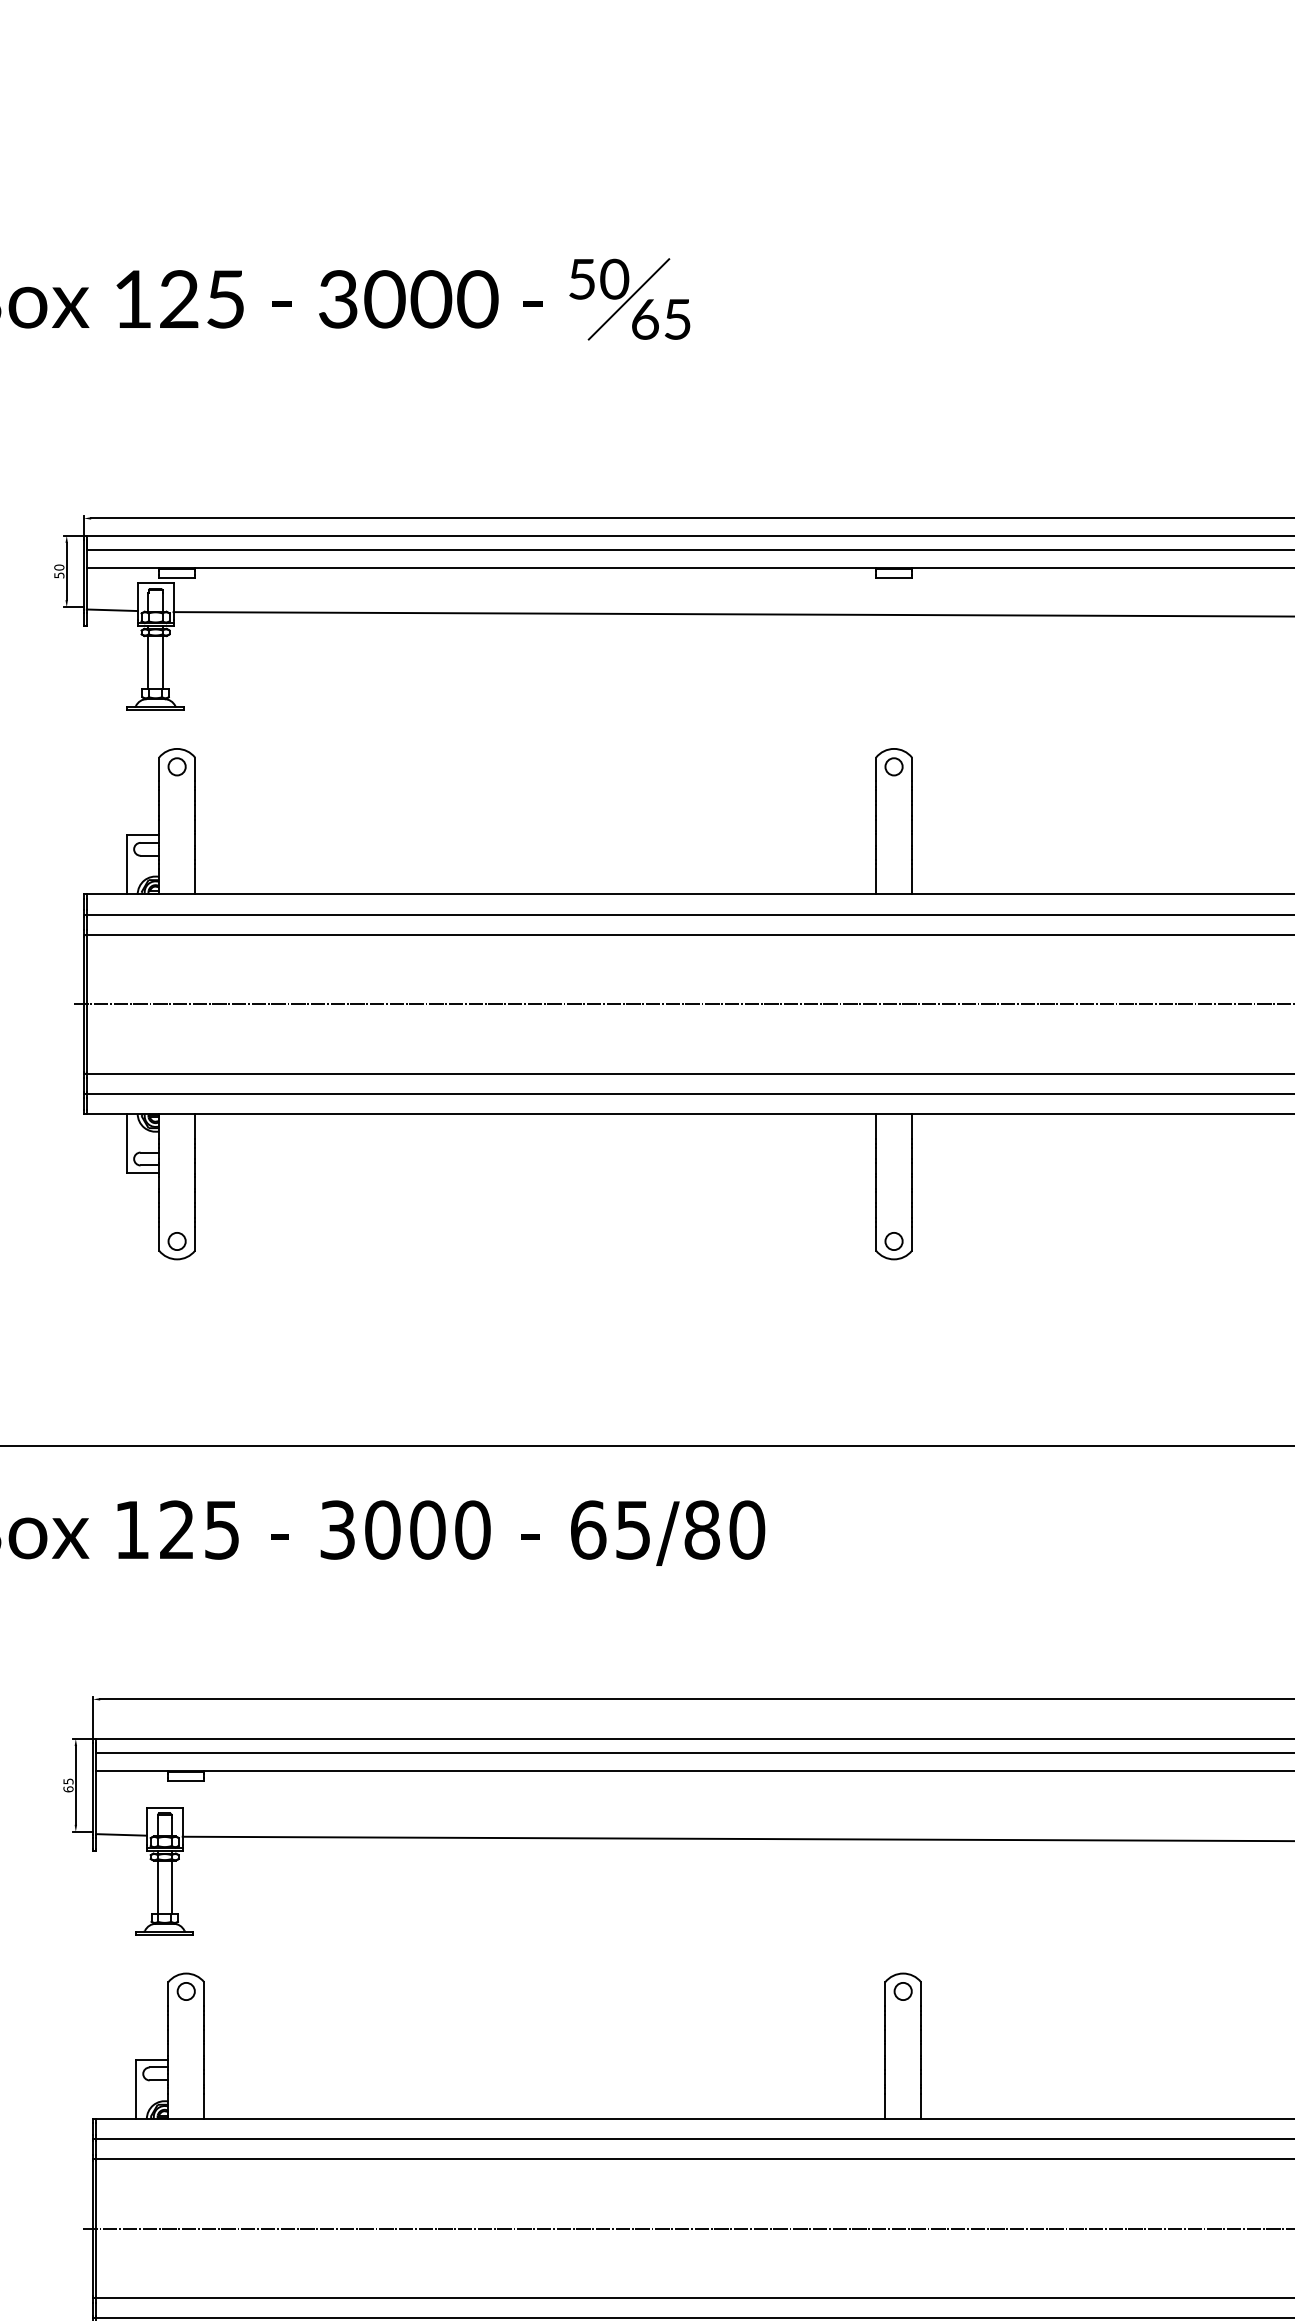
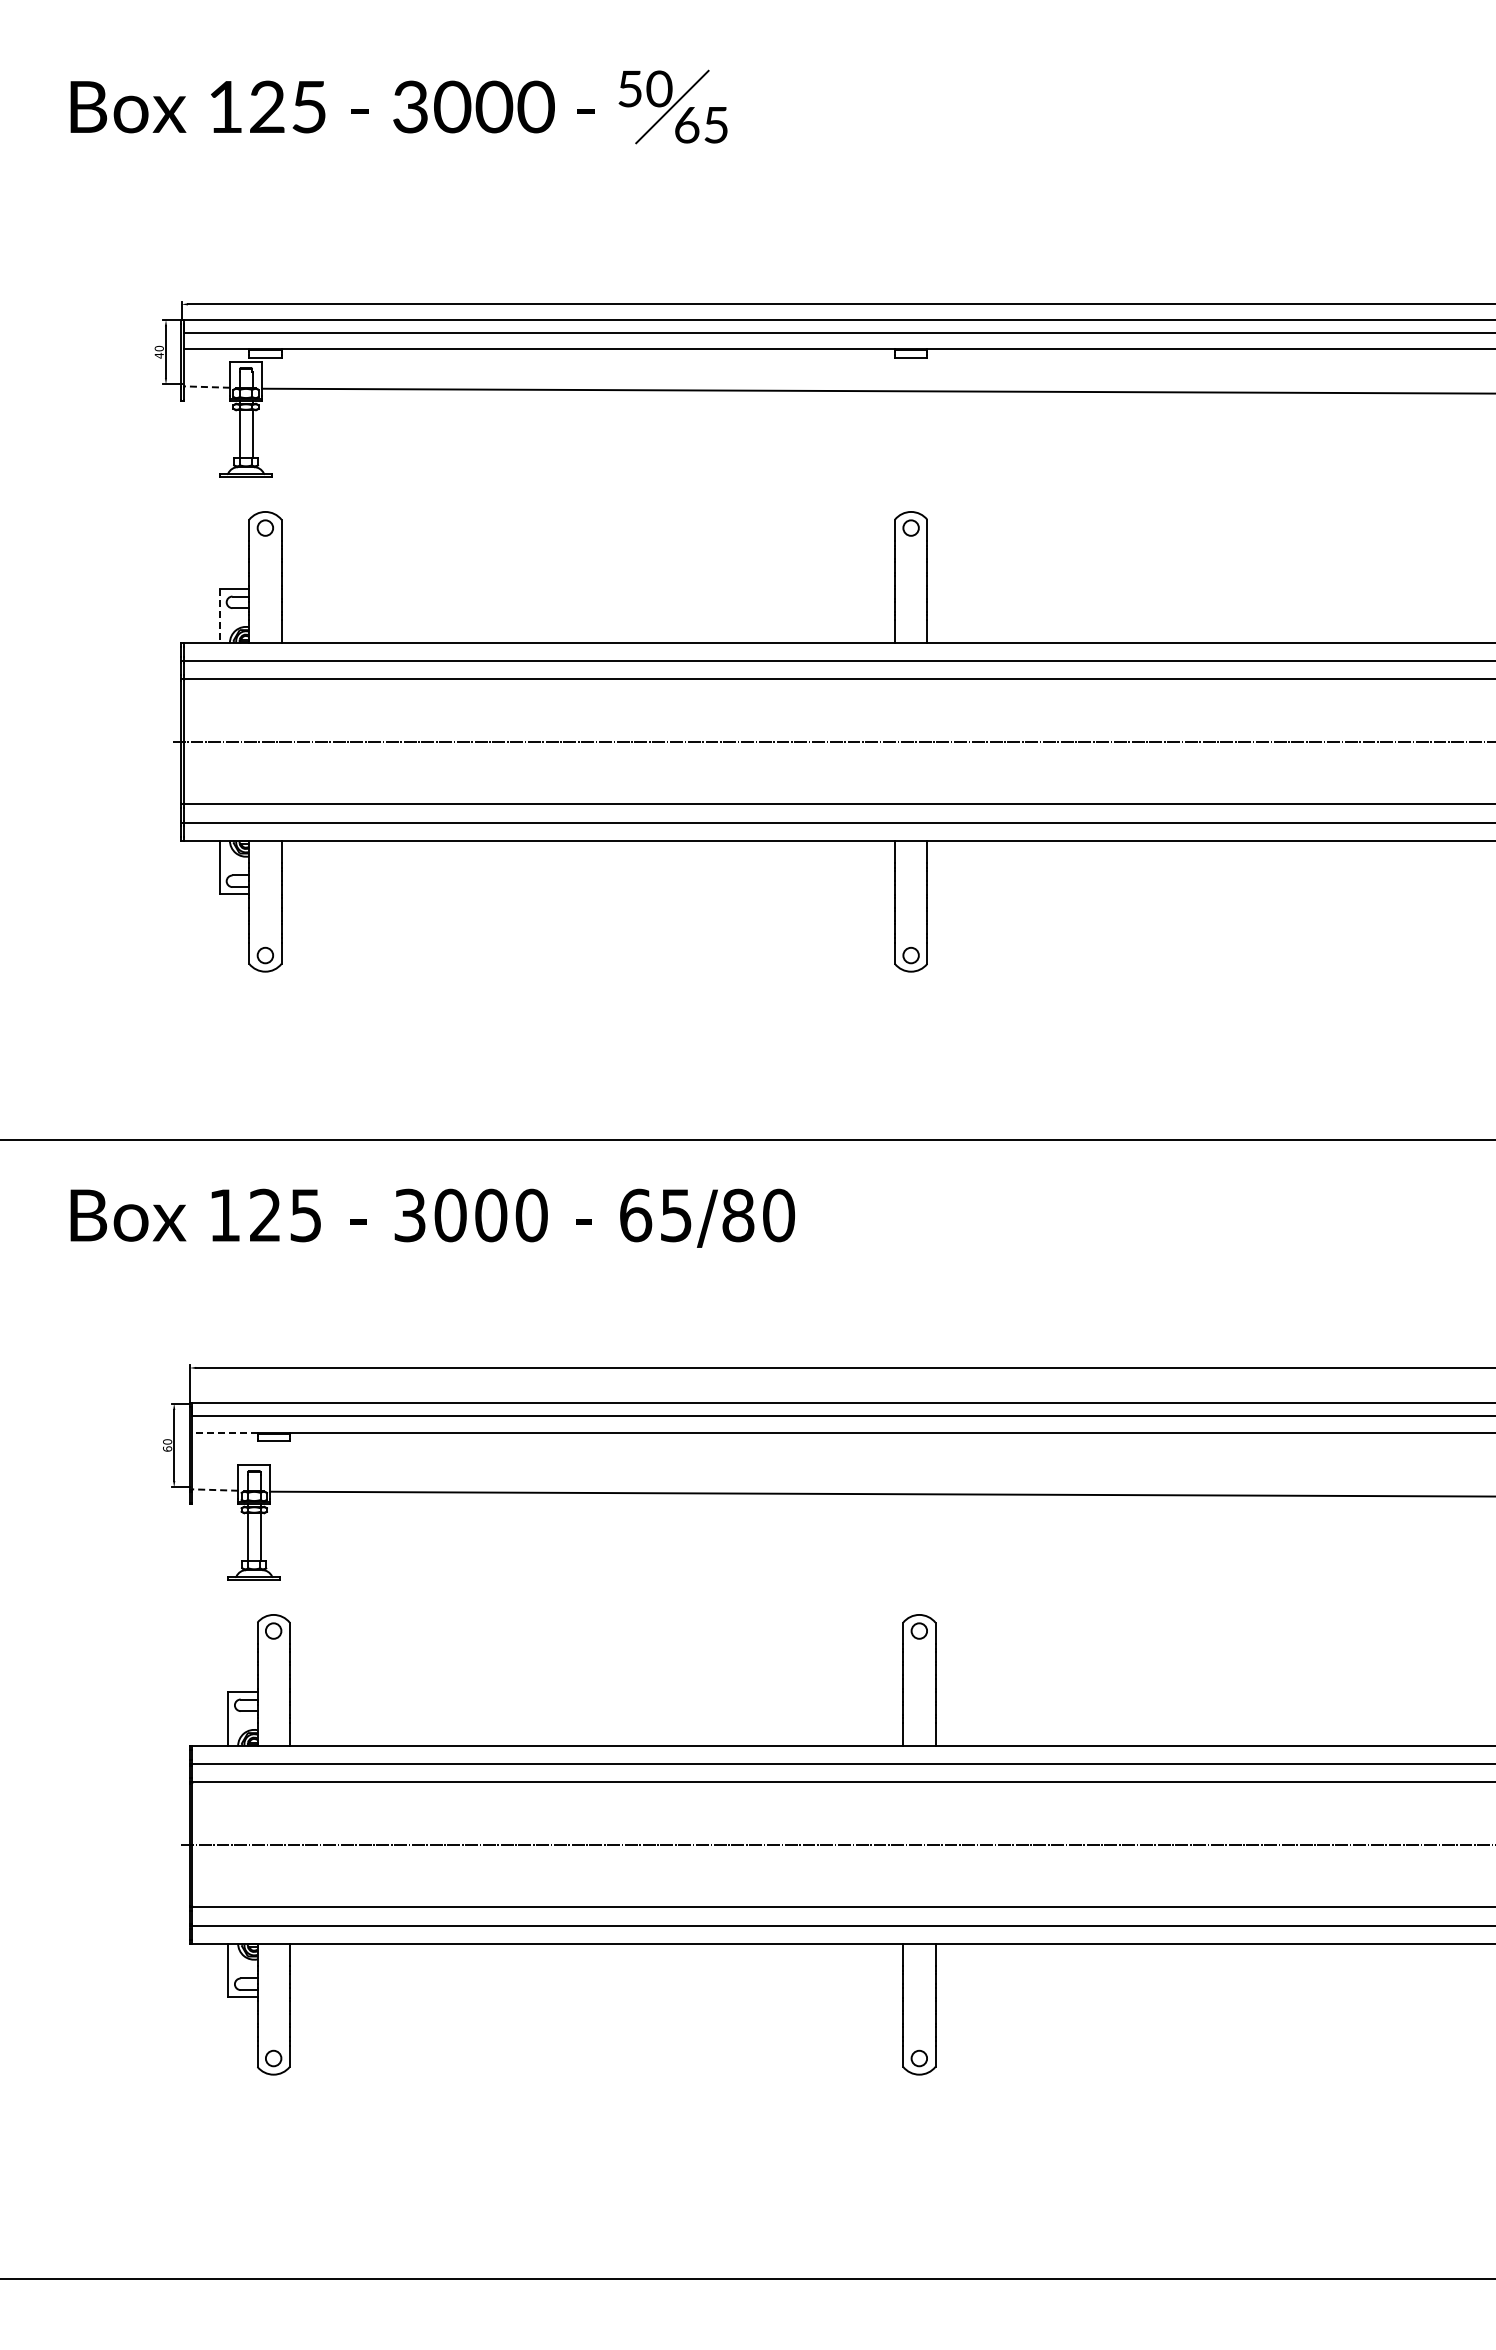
text: (58, 575) -> (158, 355), 50 -> 40
line: (112, 610) -> (207, 387), solid -> dashed
line: (127, 865) -> (220, 616), solid -> dashed
line: (131, 1771) -> (224, 1432), solid -> dashed
text: (68, 1781) -> (167, 1441), 65 -> 60
line: (121, 1835) -> (215, 1490), solid -> dashed

